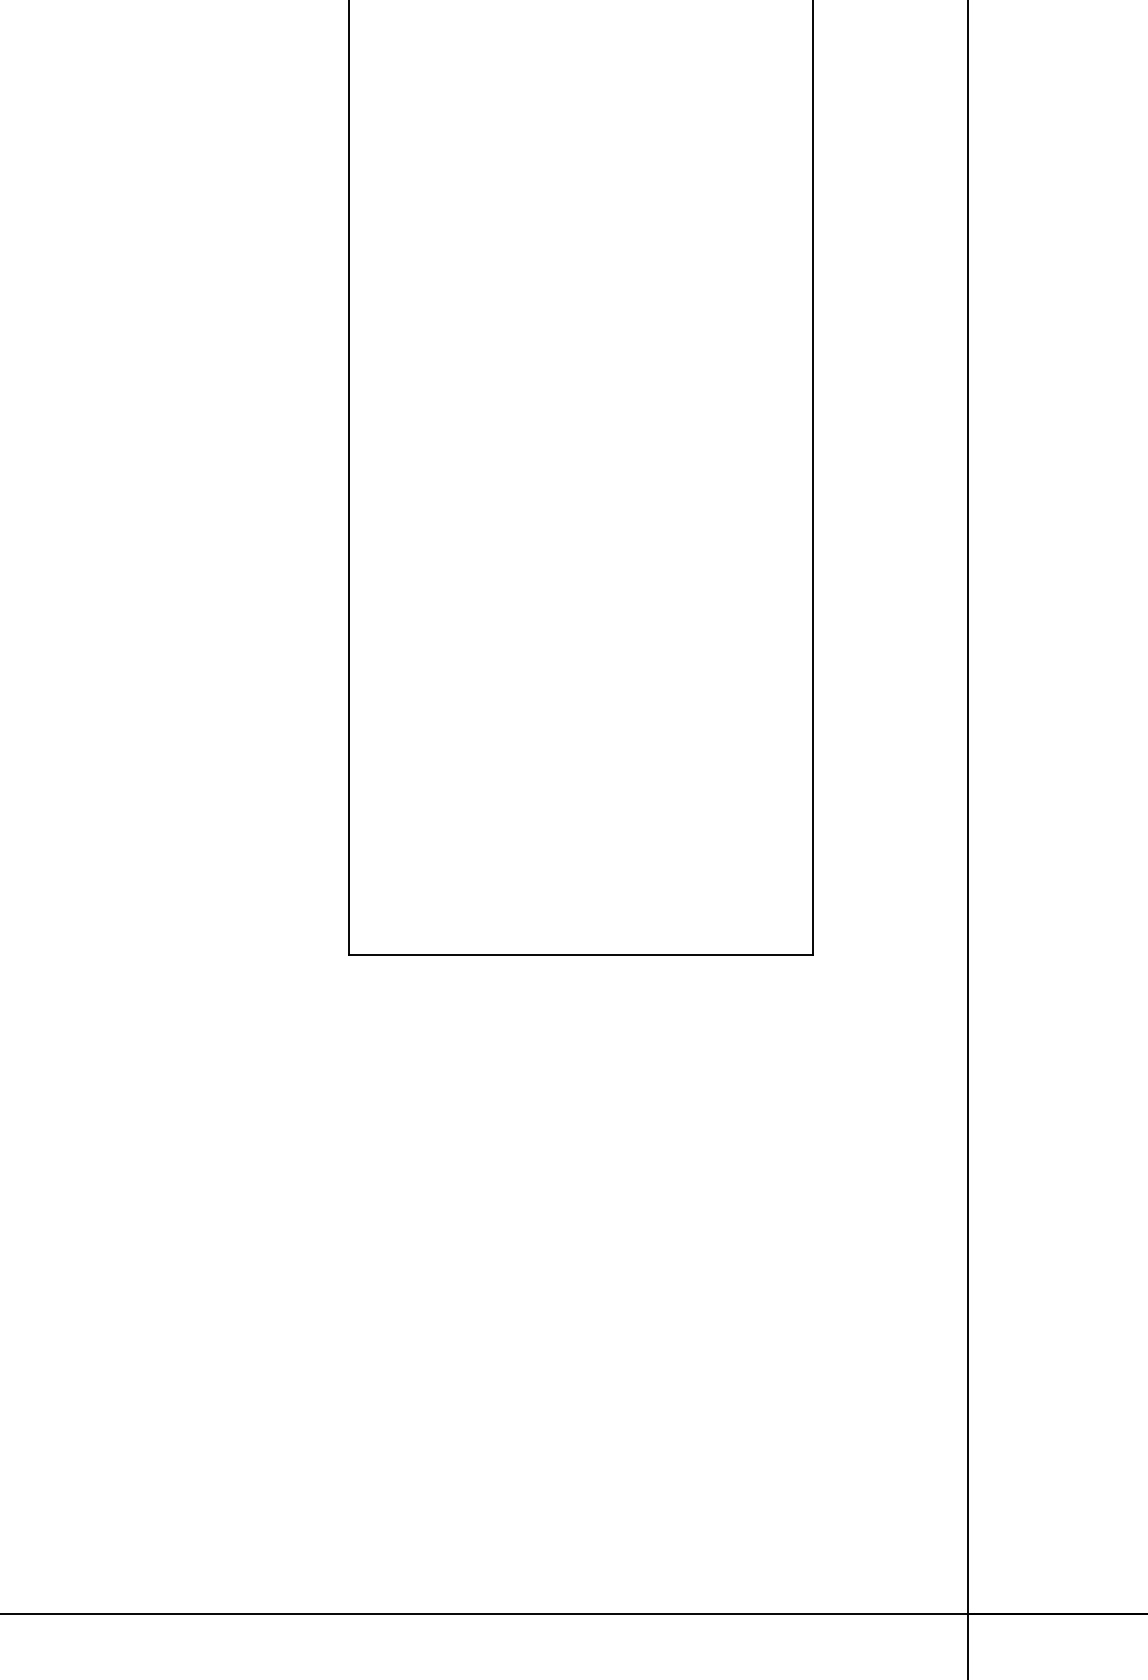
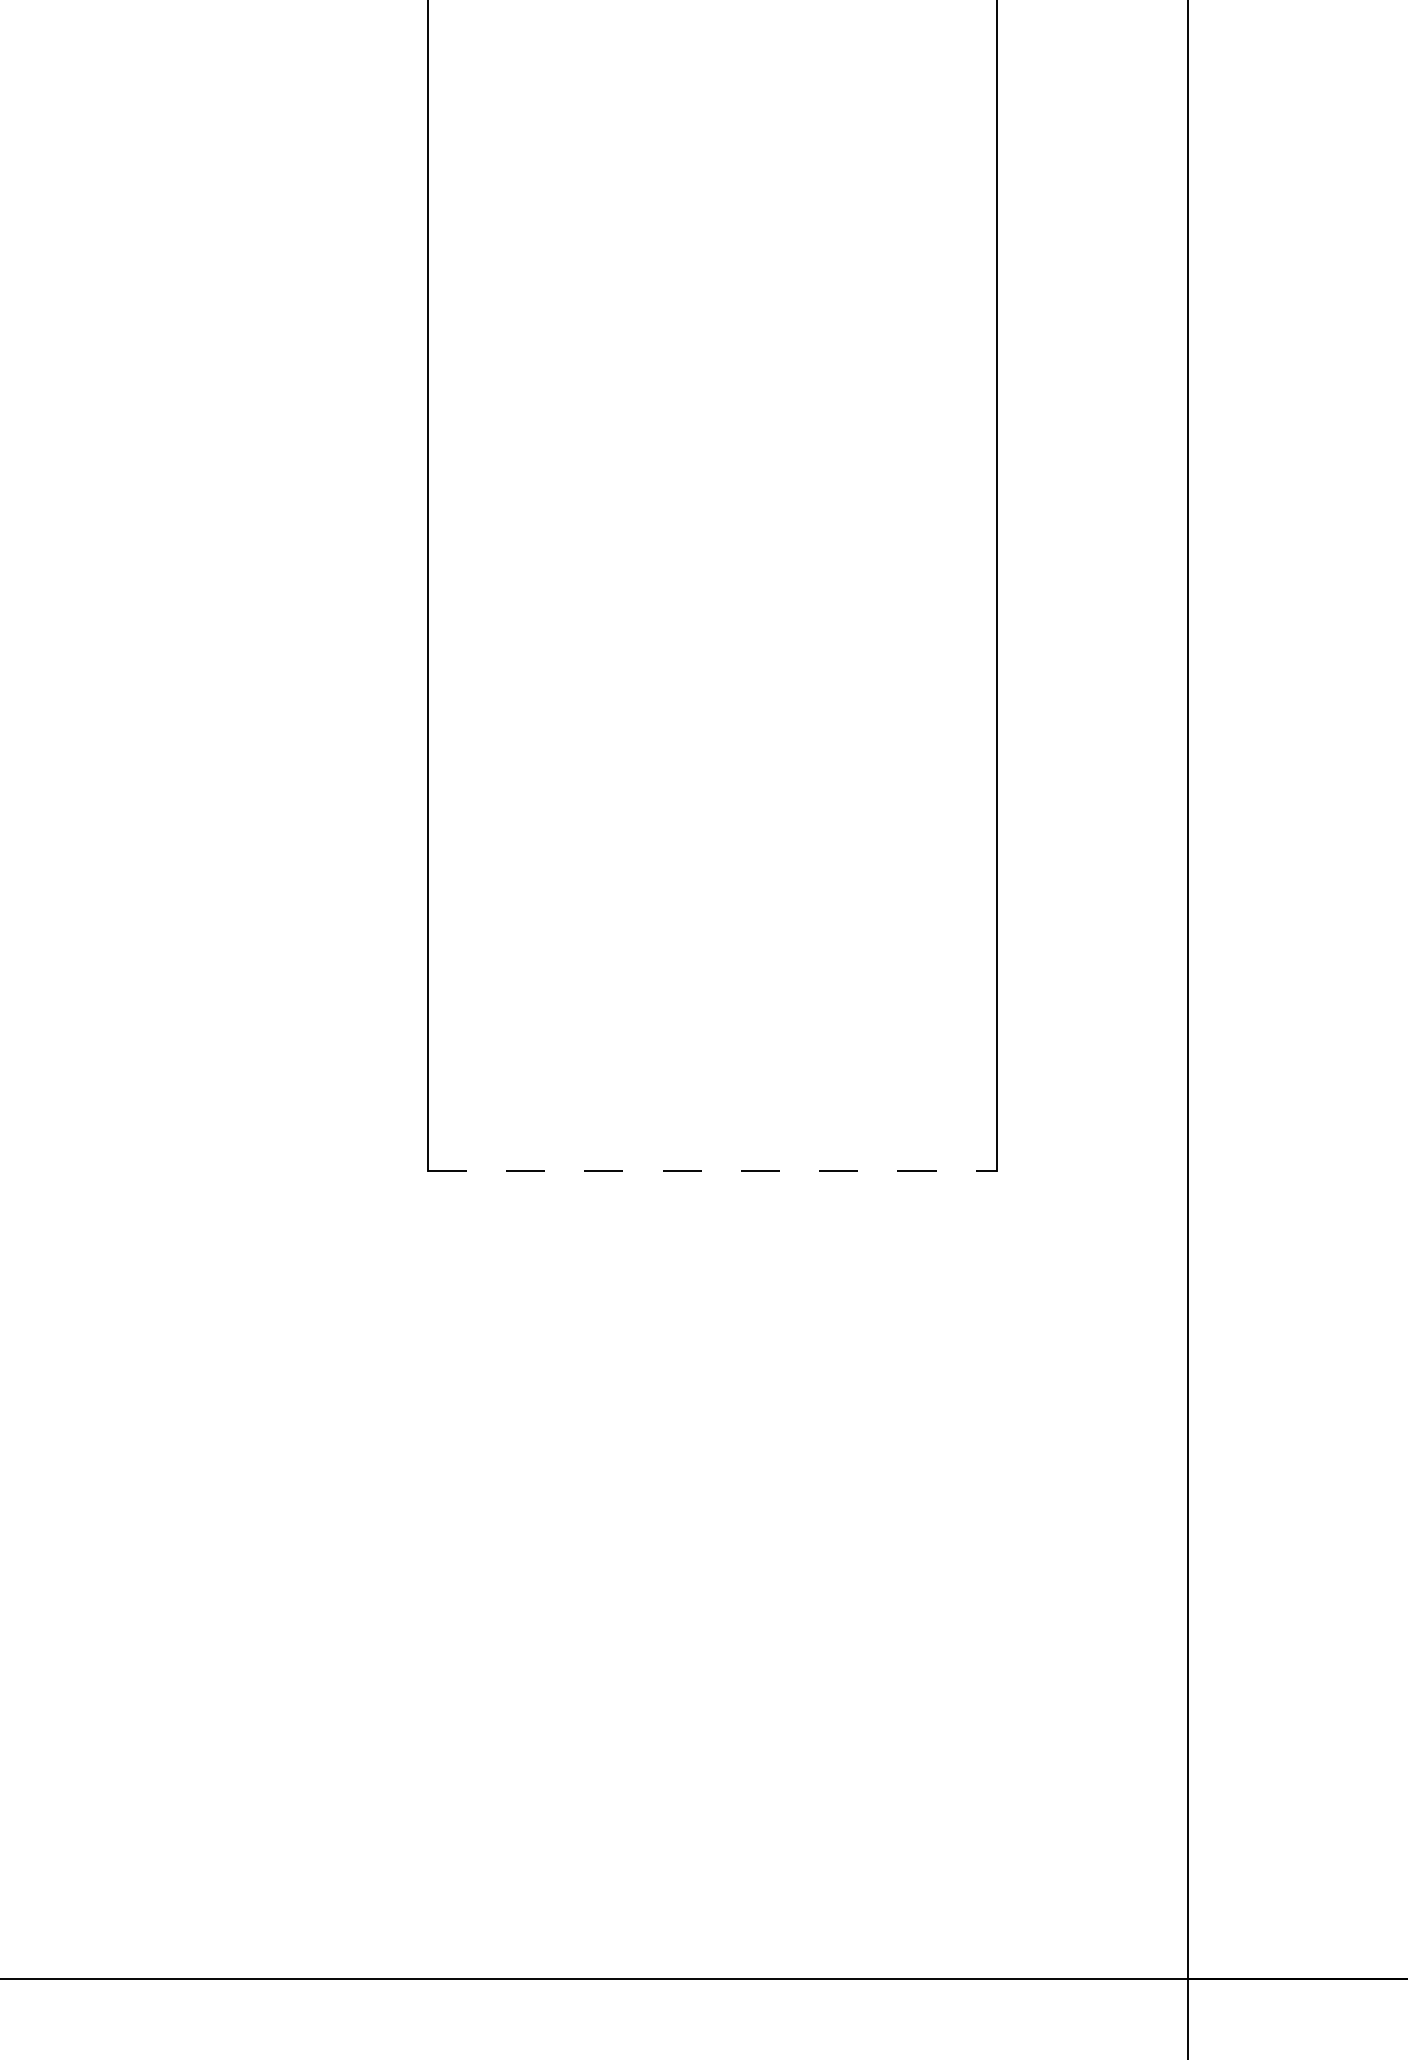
line: (580, 954) -> (712, 1170), solid -> dashed

